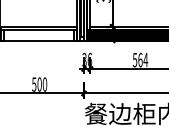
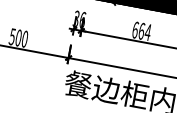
text: (134, 59) -> (134, 29), 564 -> 664

